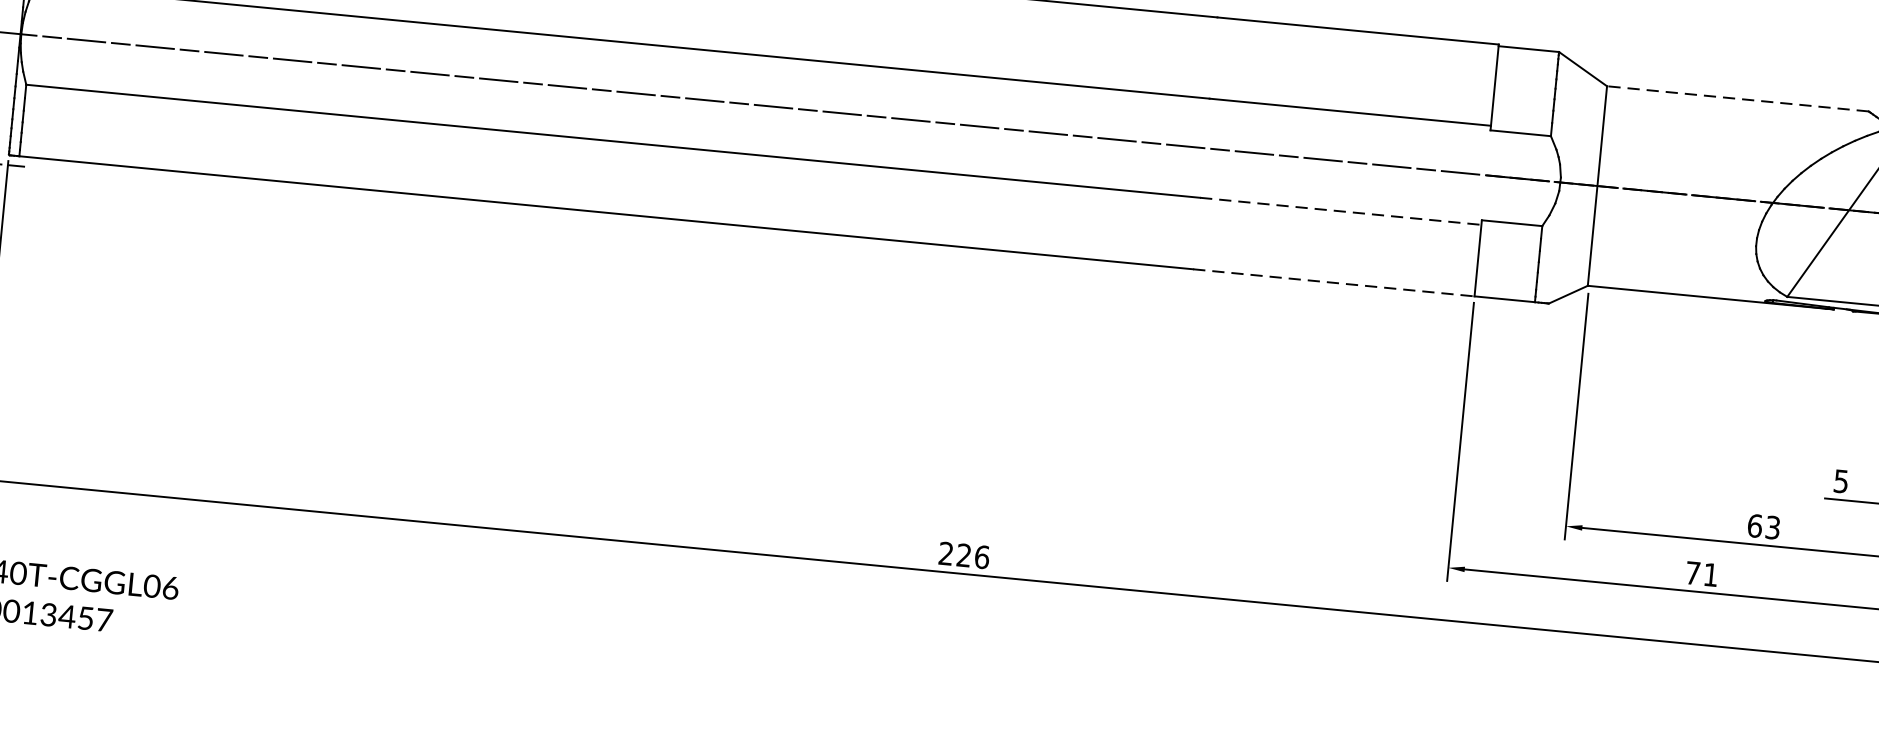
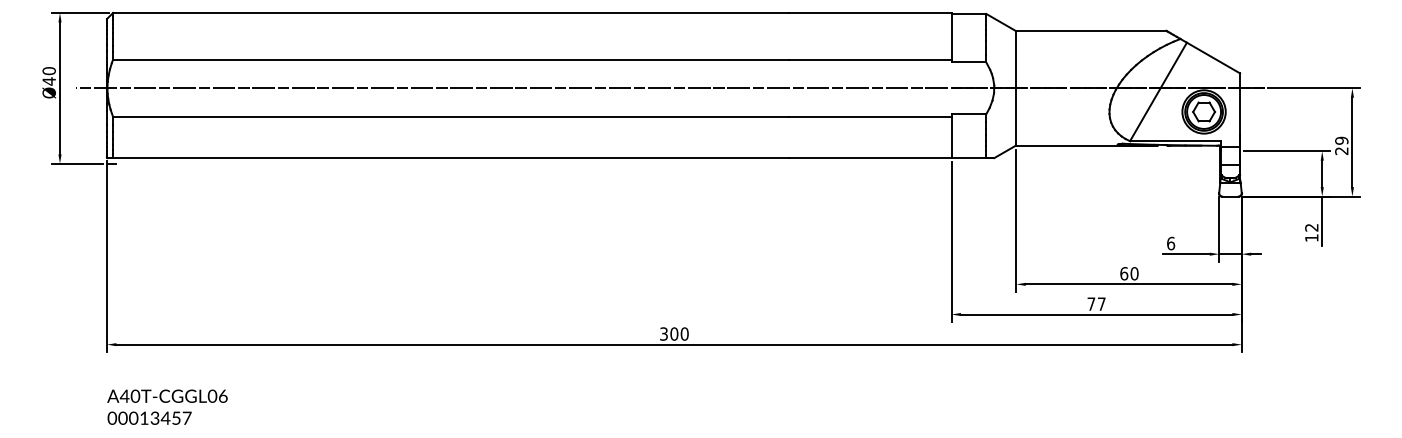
line: (1737, 98) -> (1090, 30), dashed -> solid
line: (1340, 210) -> (870, 116), dashed -> solid
line: (1333, 283) -> (870, 158), dashed -> solid
text: (1842, 481) -> (1171, 243), 5 -> 6
text: (1772, 527) -> (1134, 273), 63 -> 60
text: (964, 554) -> (674, 333), 226 -> 300
text: (1710, 573) -> (1101, 303), 71 -> 77

